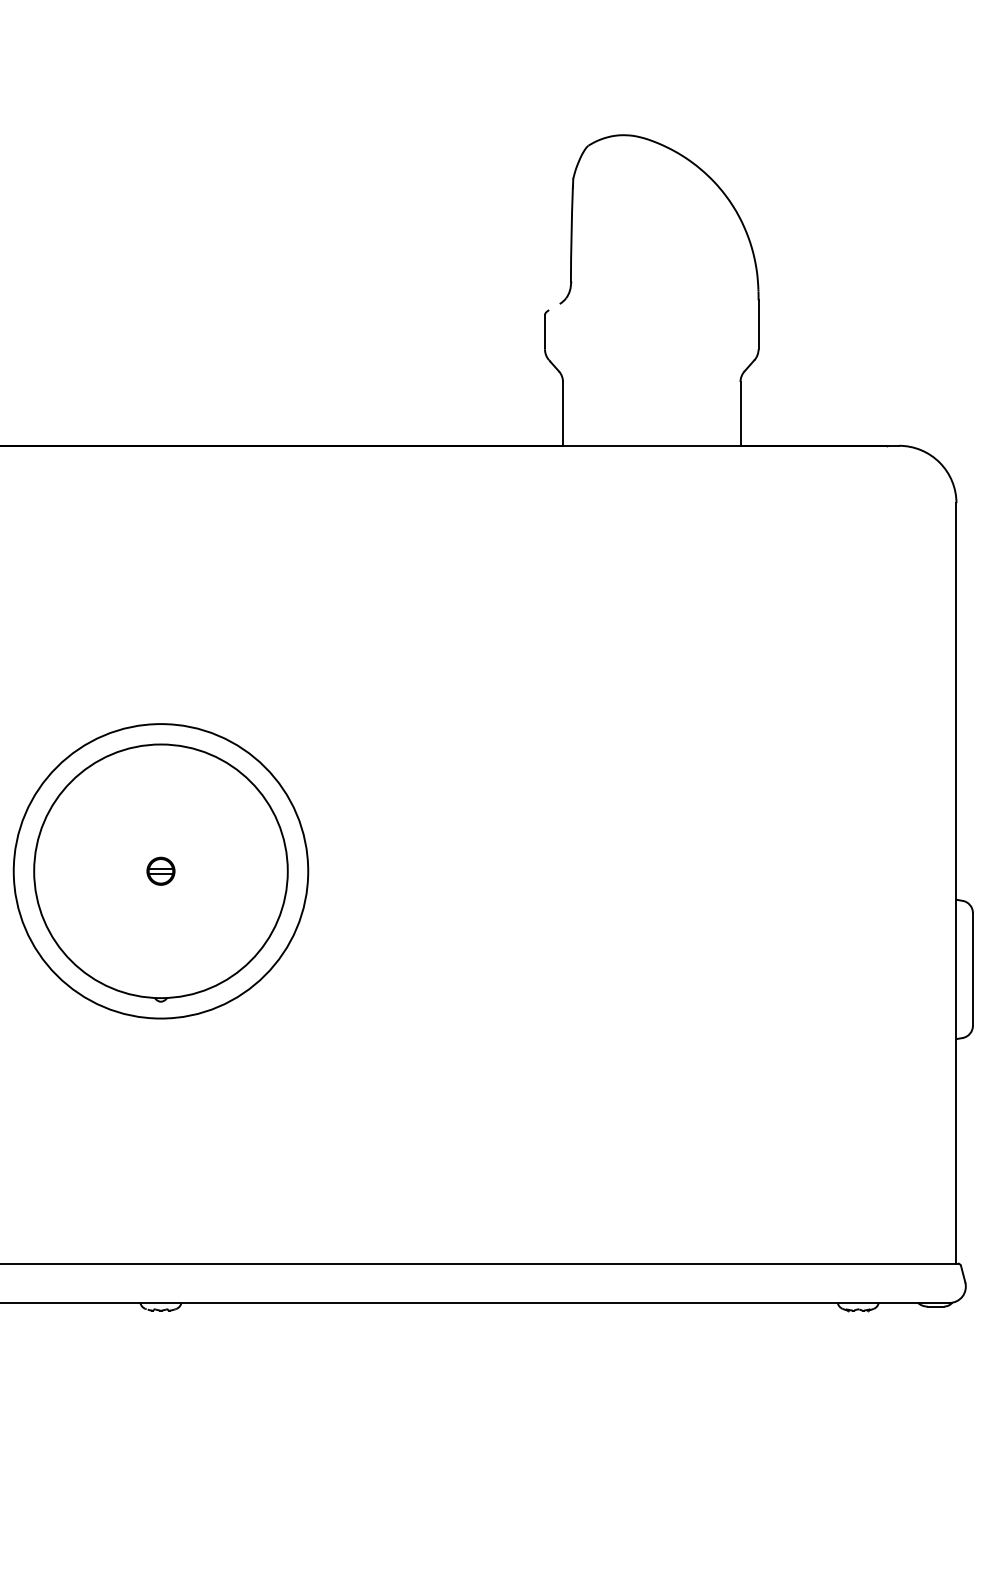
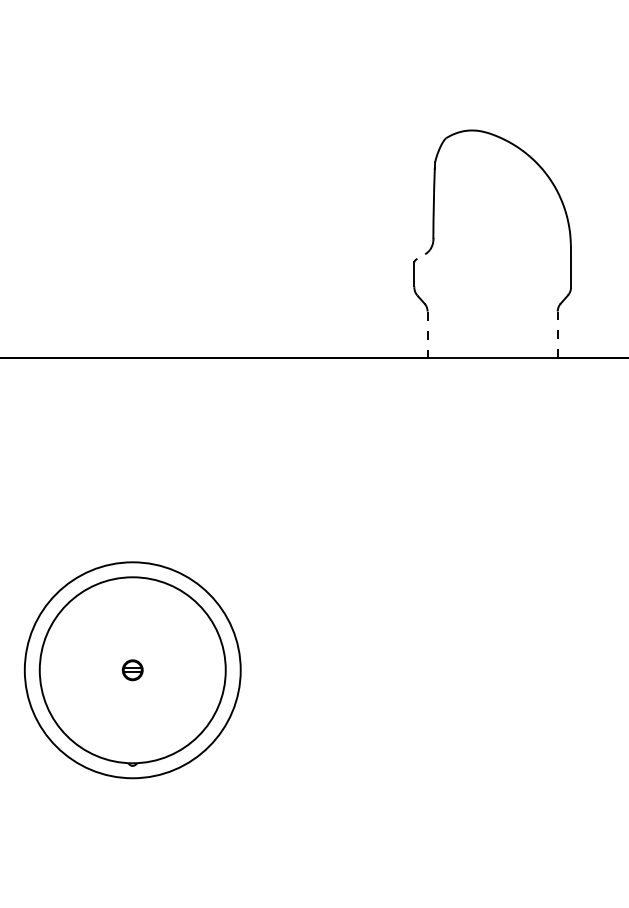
line: (563, 414) -> (427, 335), solid -> dashed
line: (740, 414) -> (557, 335), solid -> dashed

